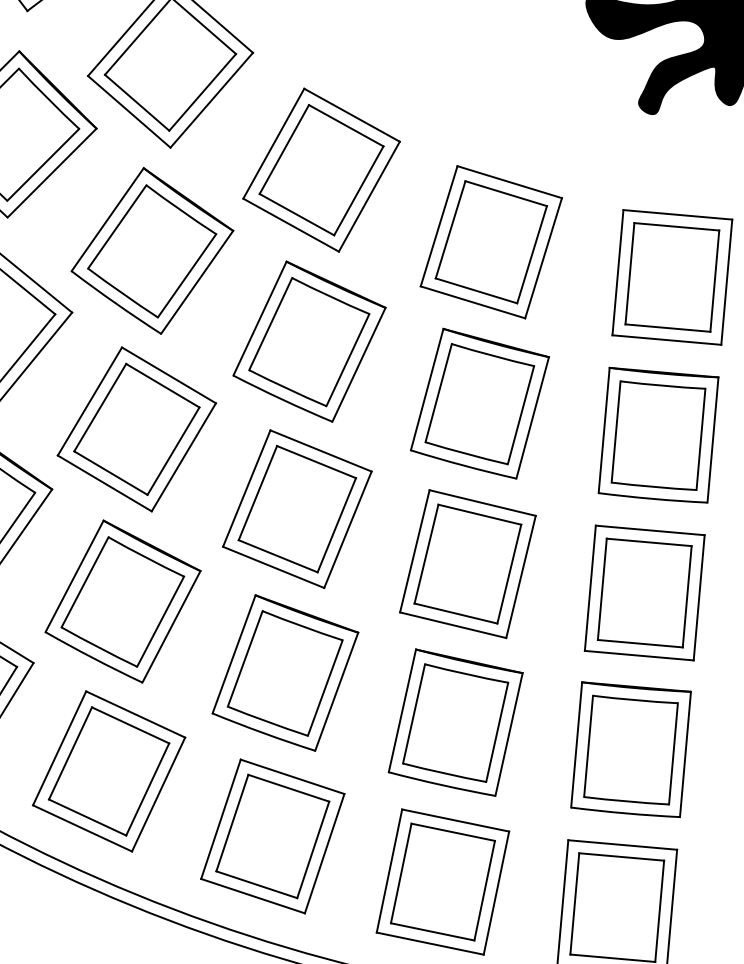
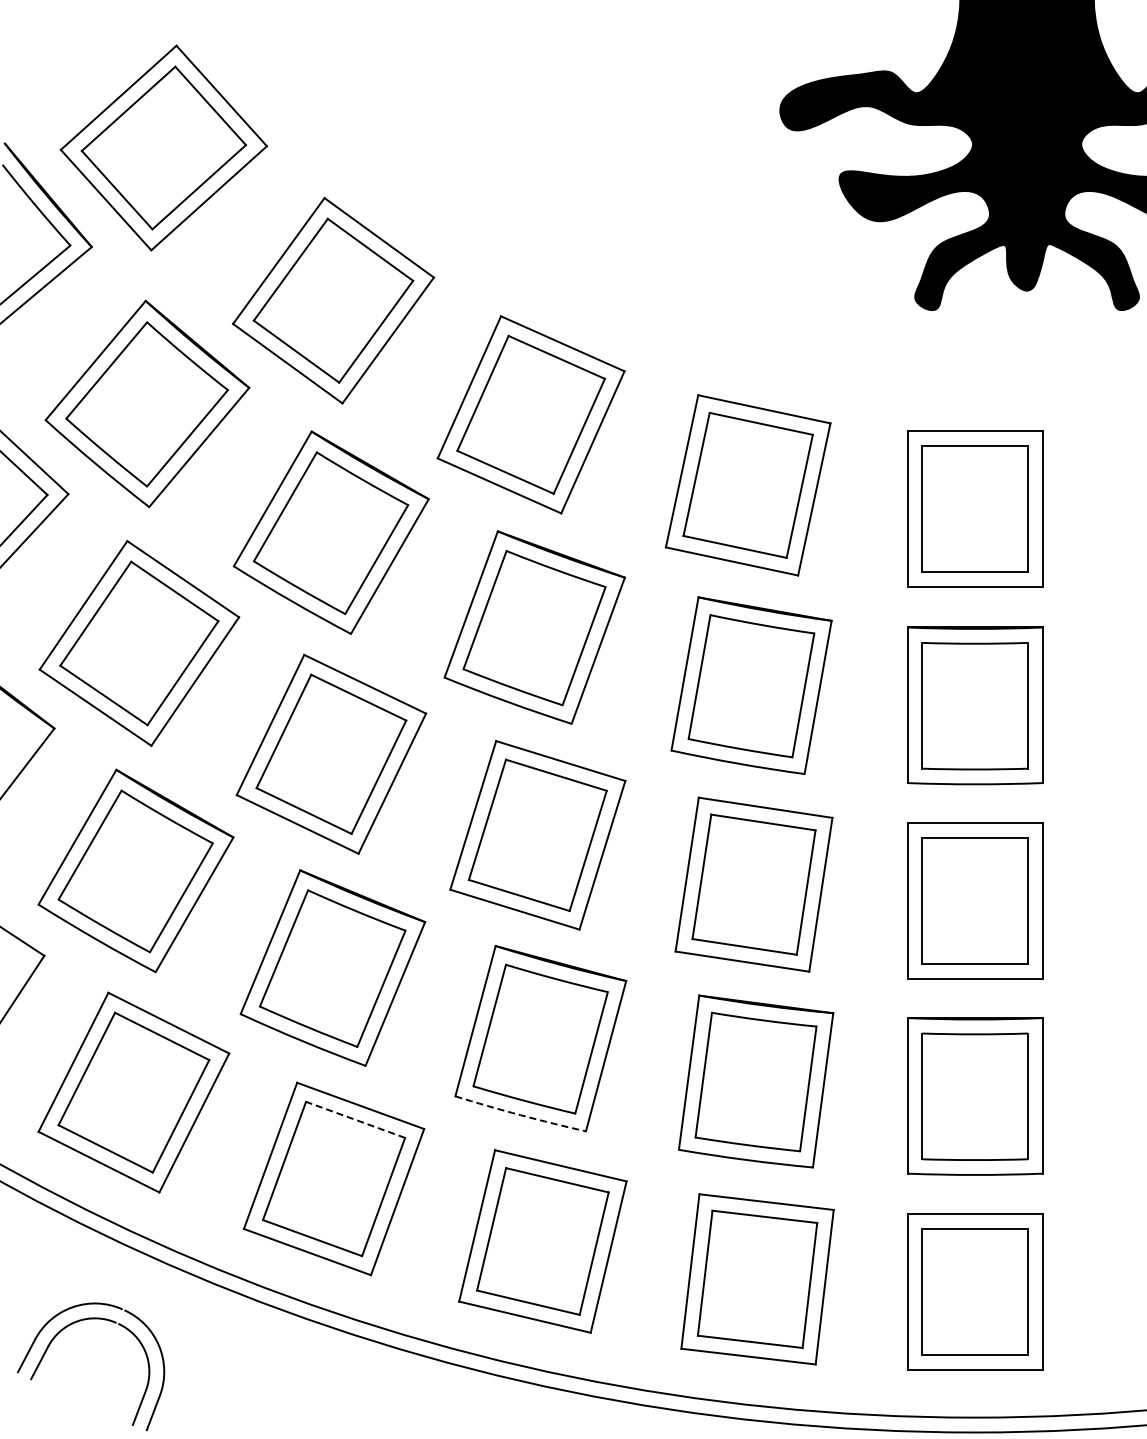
line: (130, 725) -> (355, 1119), solid -> dashed
arc: (263, 733) -> (520, 1115), solid -> dashed

